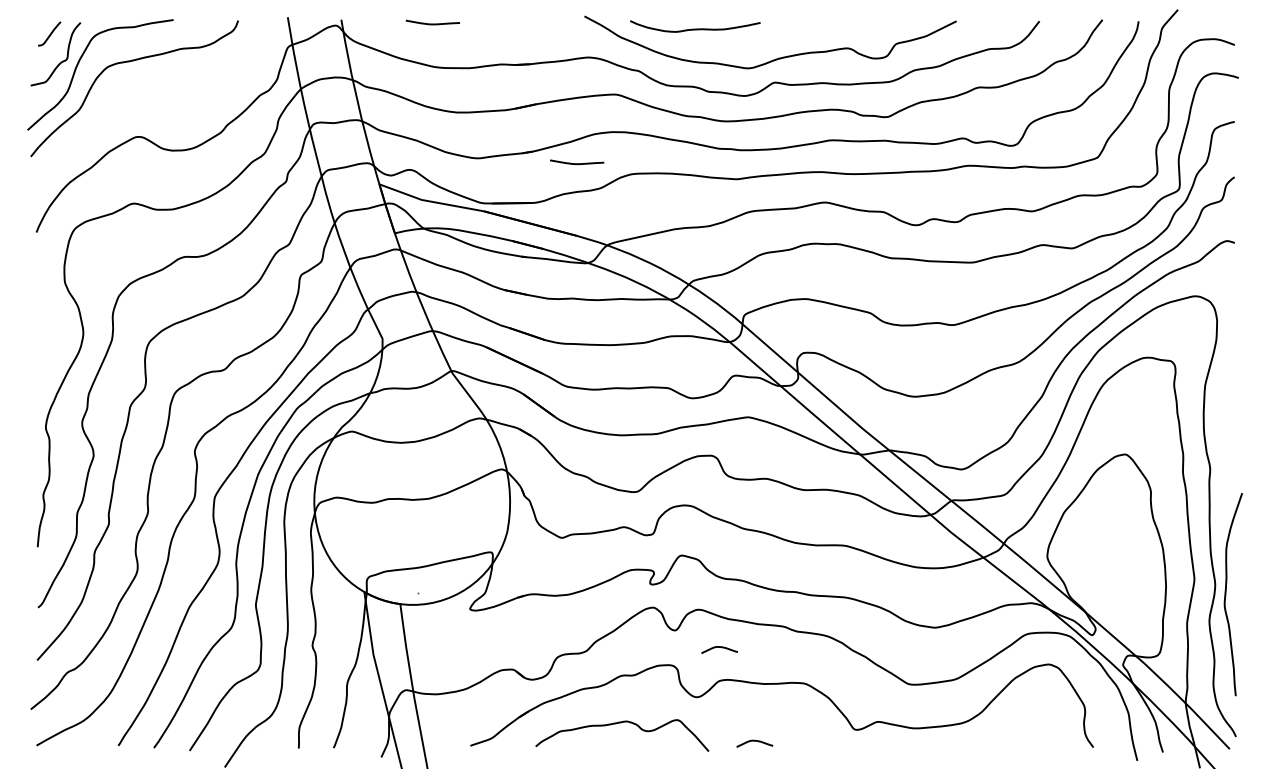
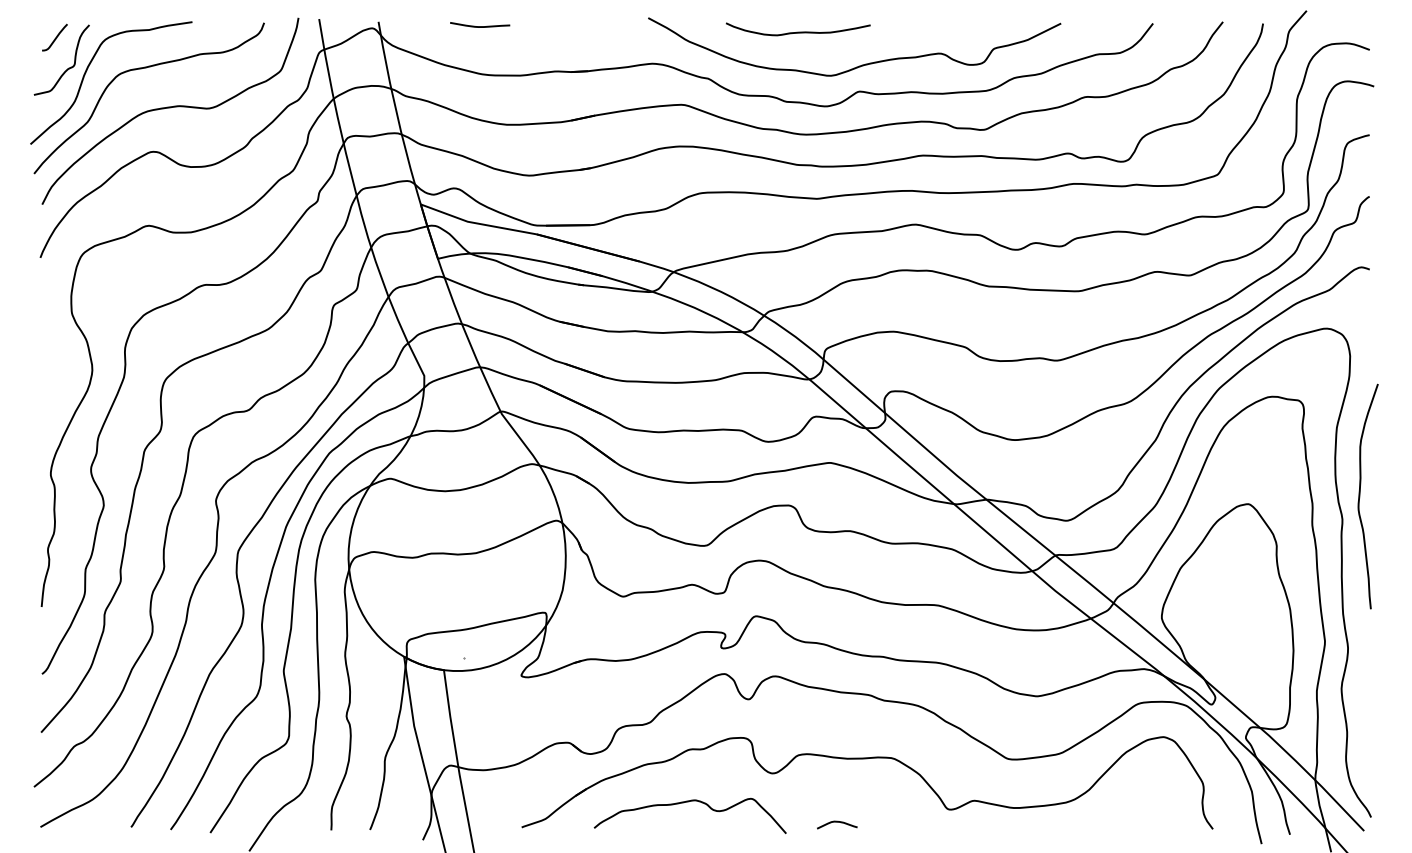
curve: (694, 28) -> (797, 31), moved
curve: (153, 97) -> (170, 108), added
curve: (577, 163) -> (640, 181), removed
curve: (1226, 594) -> (1360, 496), moved
curve: (719, 647) -> (798, 718), removed

